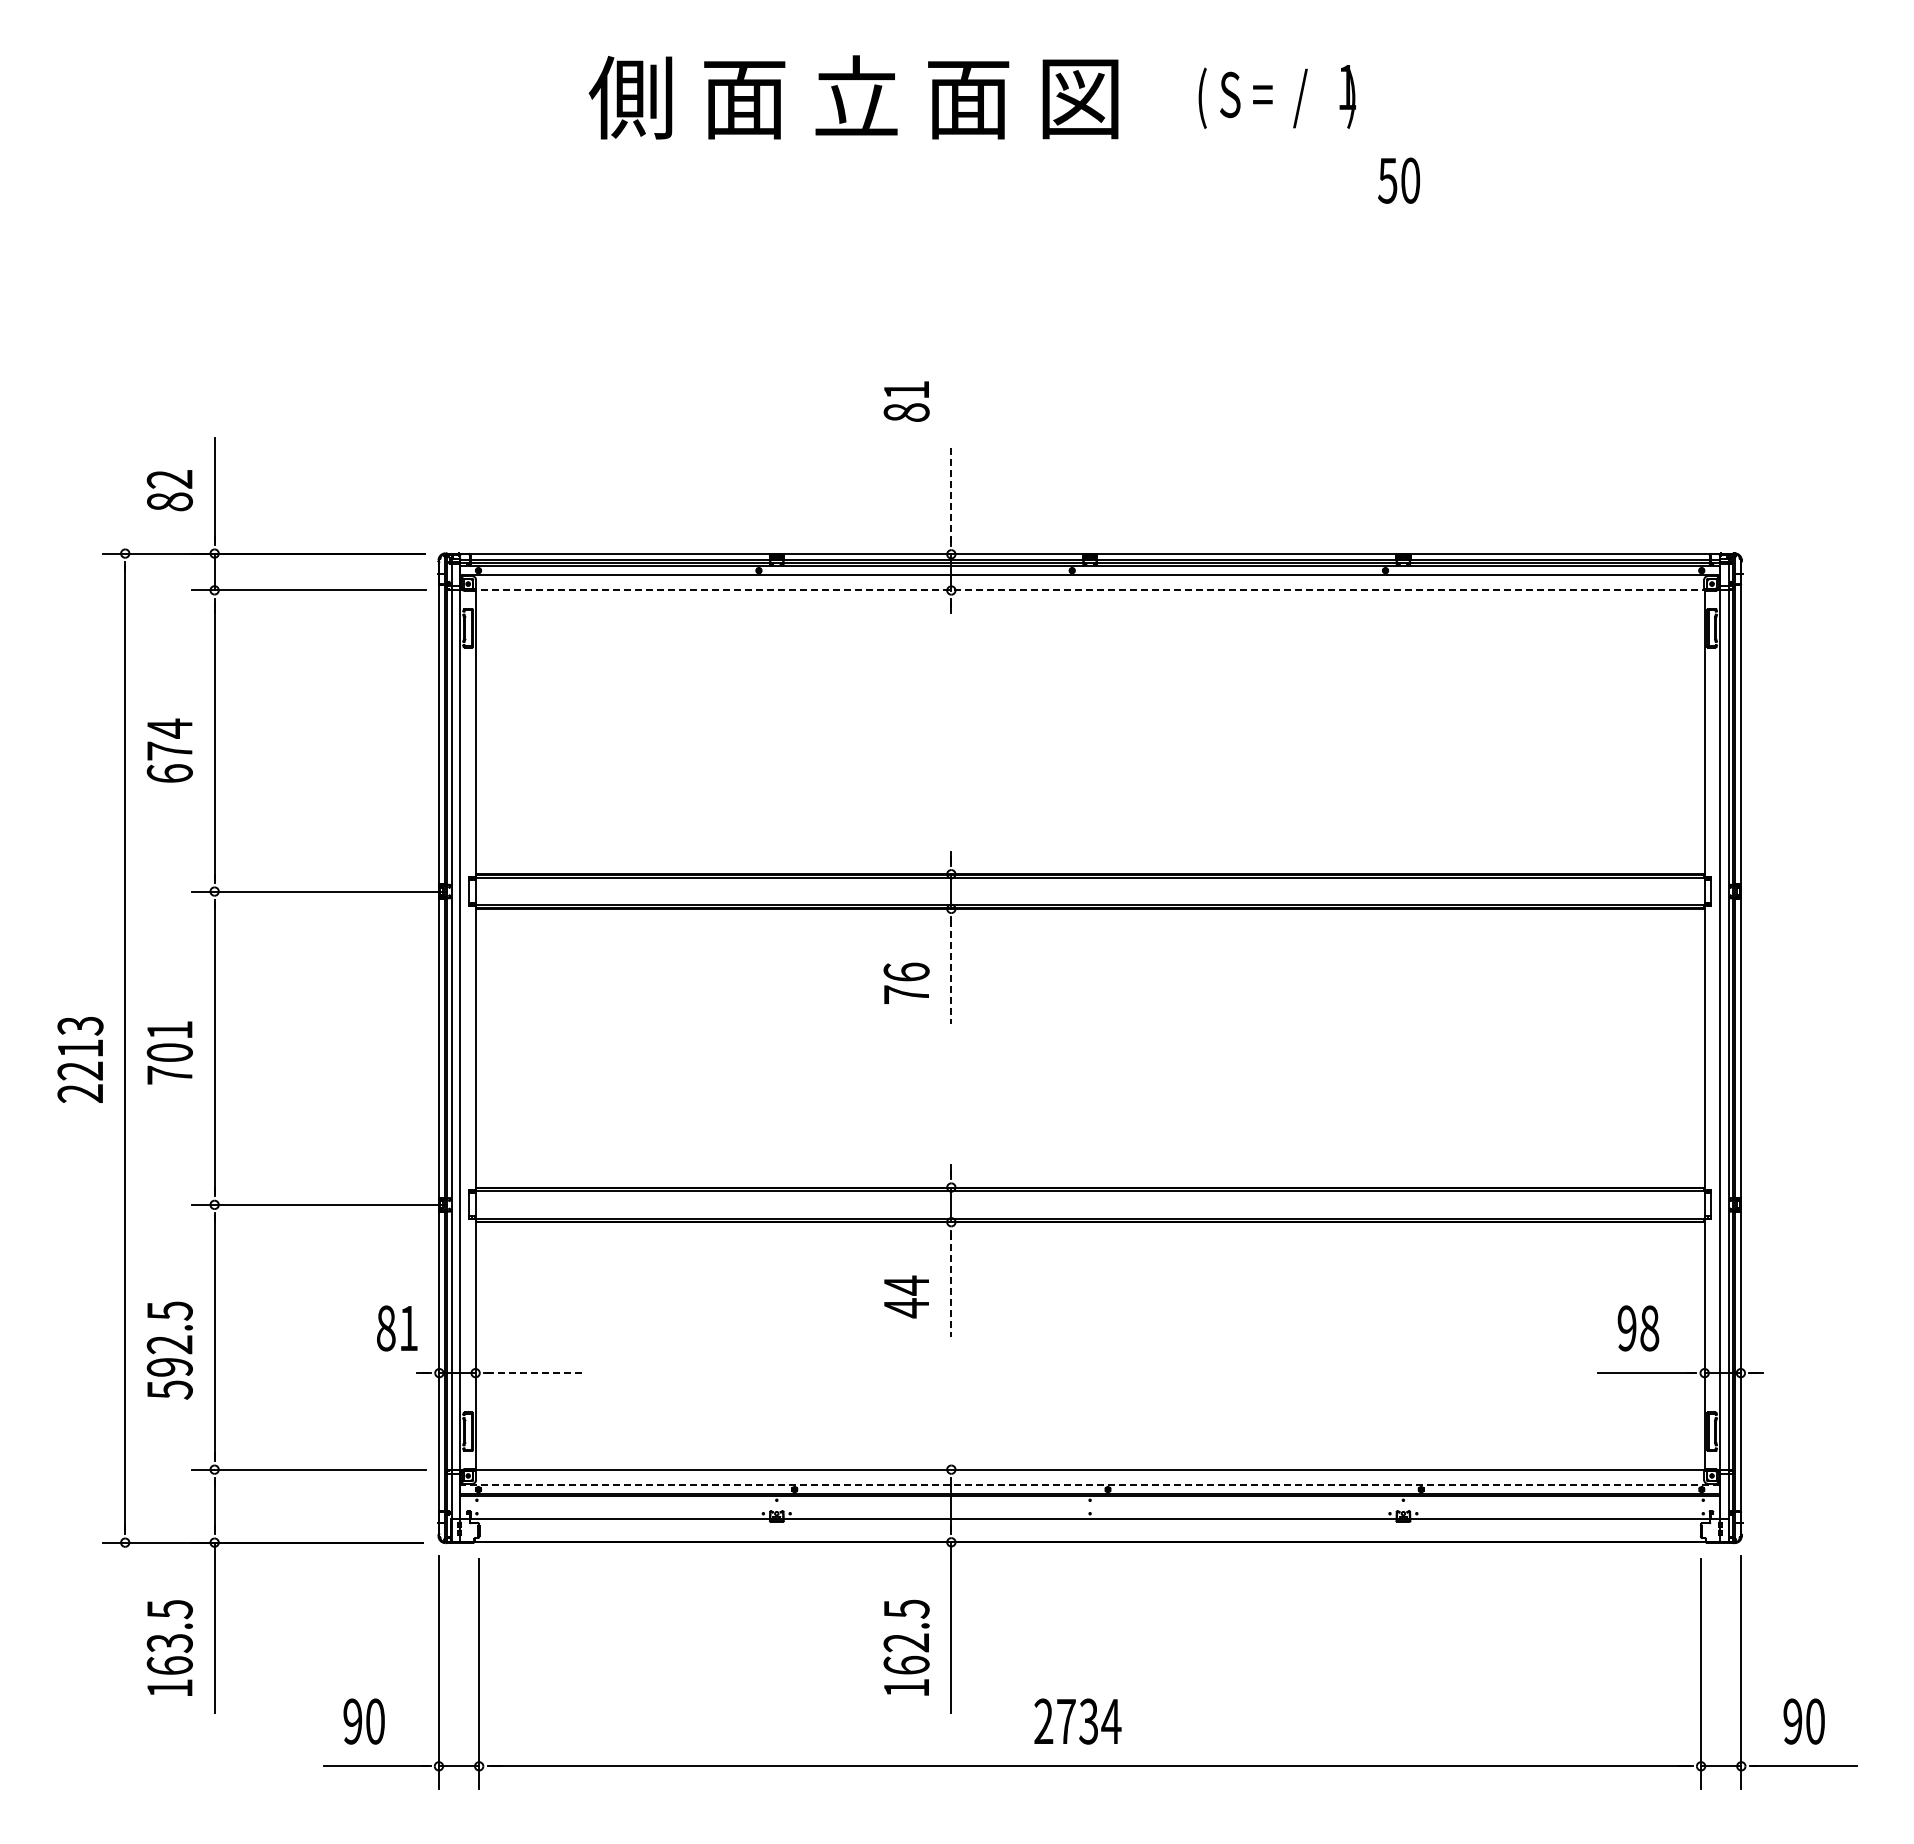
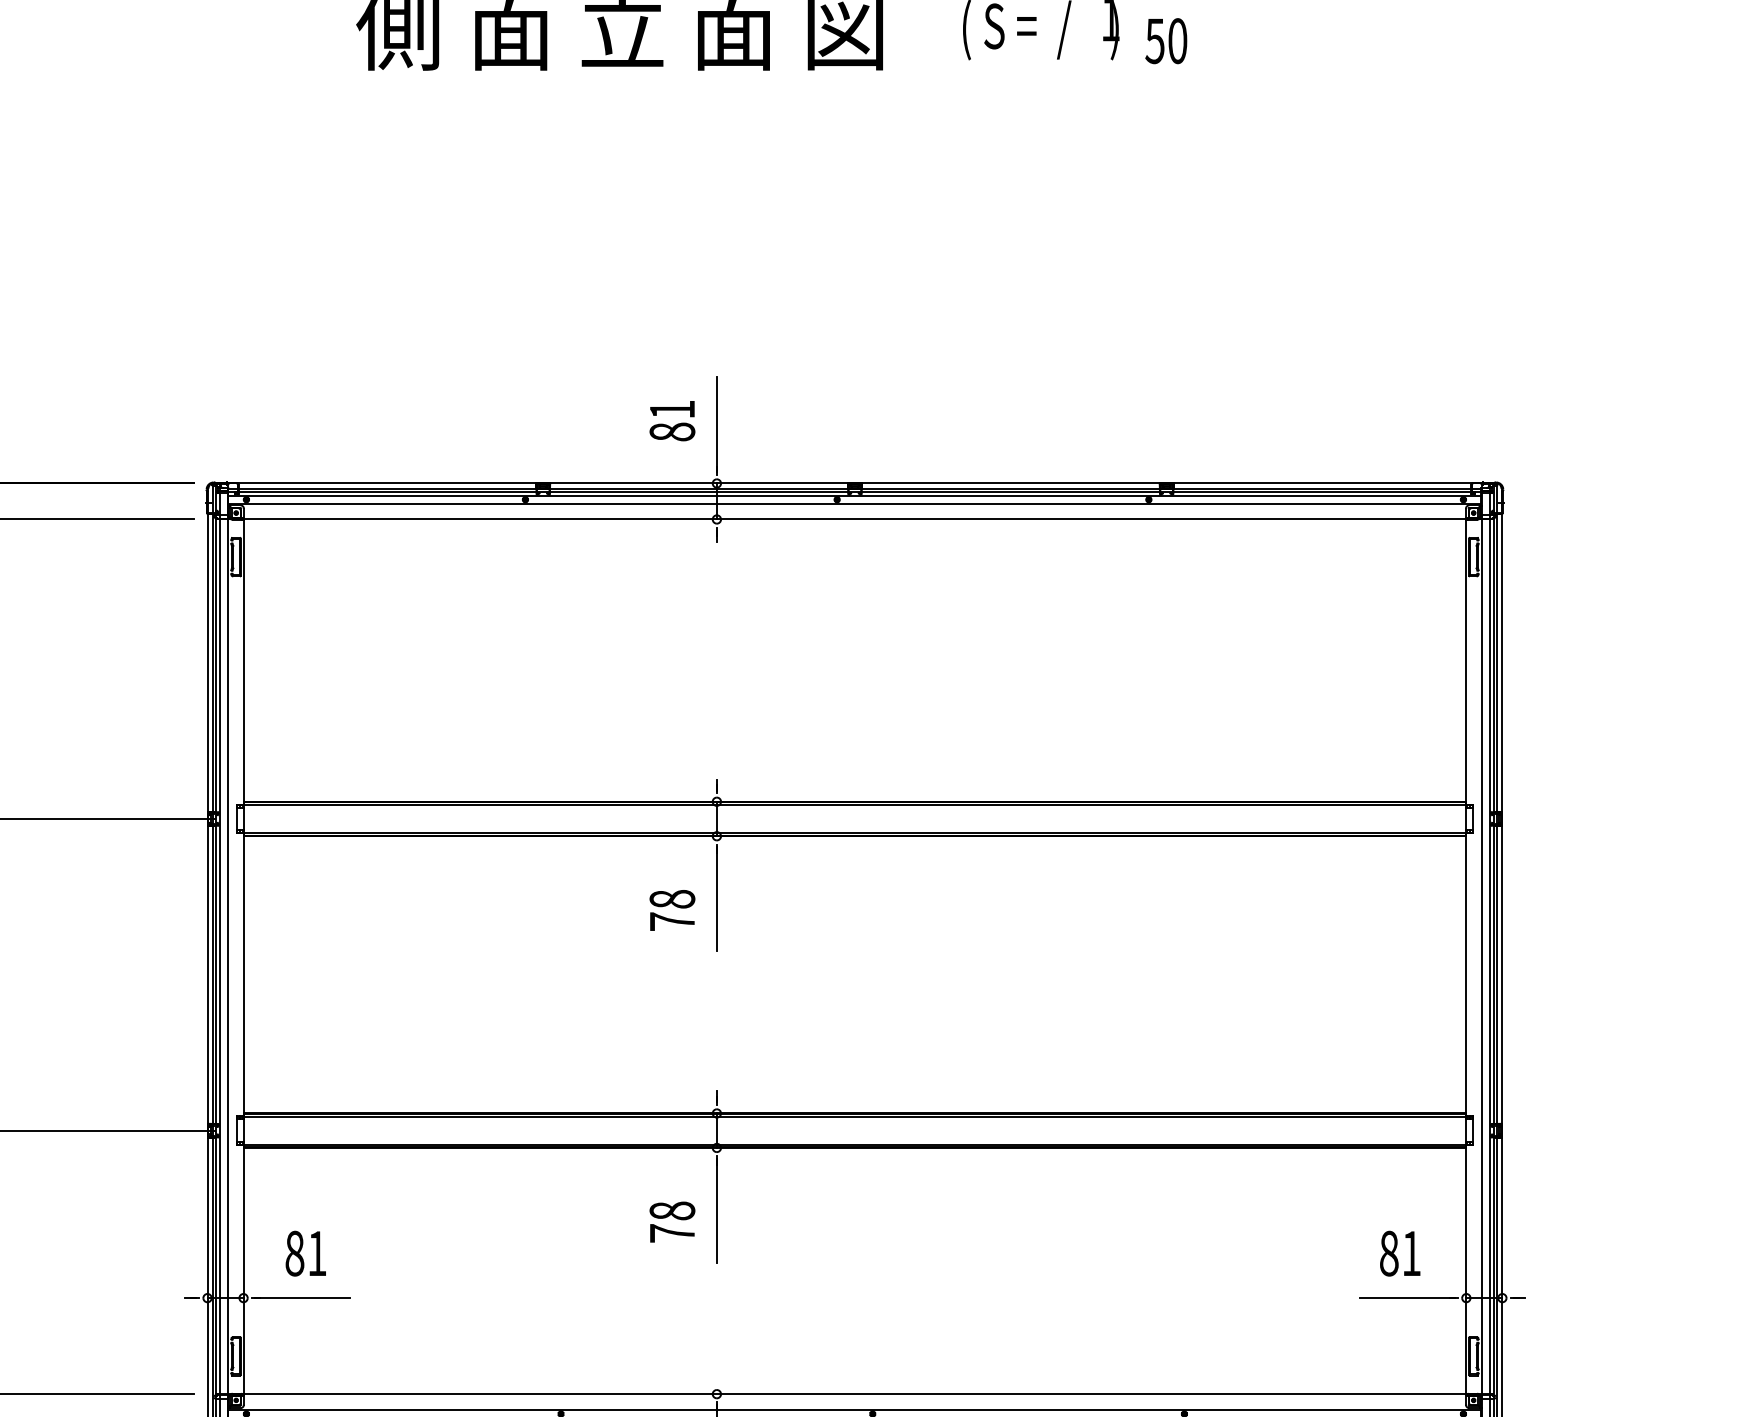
text: (1398, 180) -> (1165, 40), moved
text: (906, 401) -> (672, 420), moved
line: (951, 495) -> (717, 424), dashed -> solid
line: (1090, 590) -> (855, 519), dashed -> solid
text: (906, 971) -> (672, 898), 76 -> 78
line: (951, 972) -> (717, 899), dashed -> solid
line: (951, 1285) -> (717, 1210), dashed -> solid
text: (906, 1296) -> (672, 1221), 44 -> 78
text: (397, 1328) -> (306, 1253), moved
text: (1638, 1328) -> (1400, 1253), 98 -> 81
line: (534, 1373) -> (302, 1298), dashed -> solid
line: (1090, 1485) -> (855, 1409), dashed -> solid

